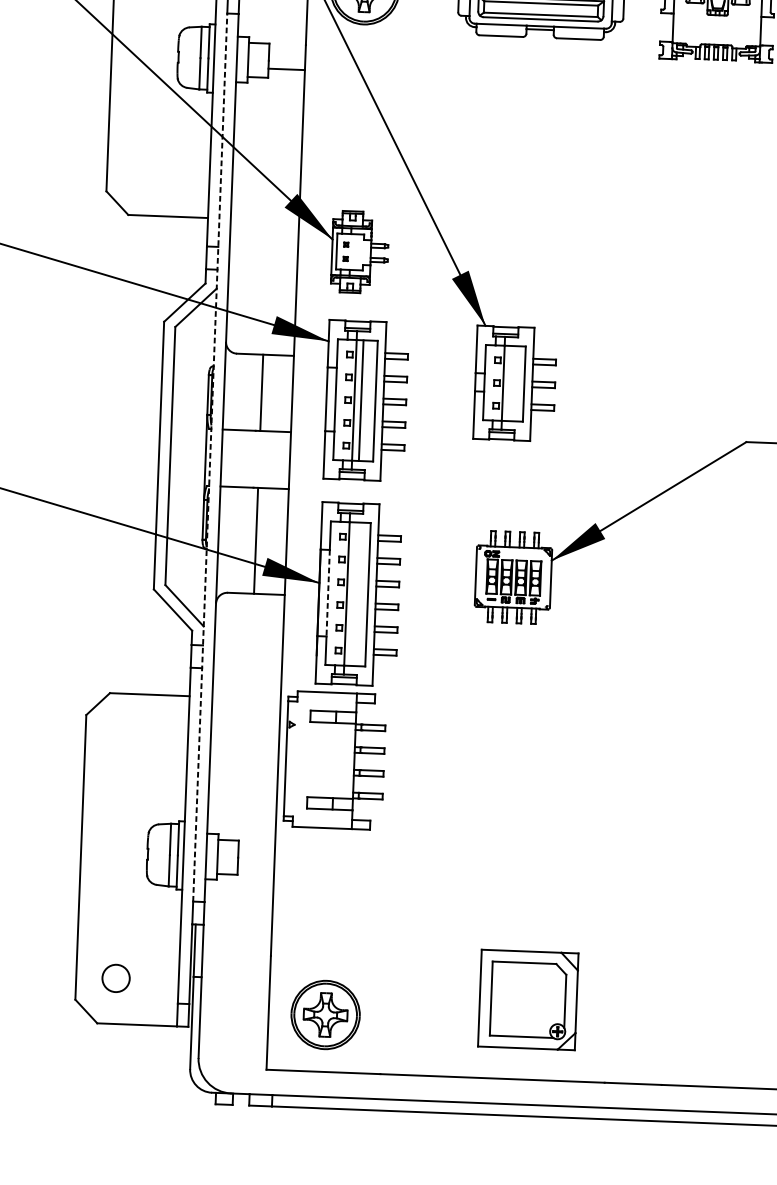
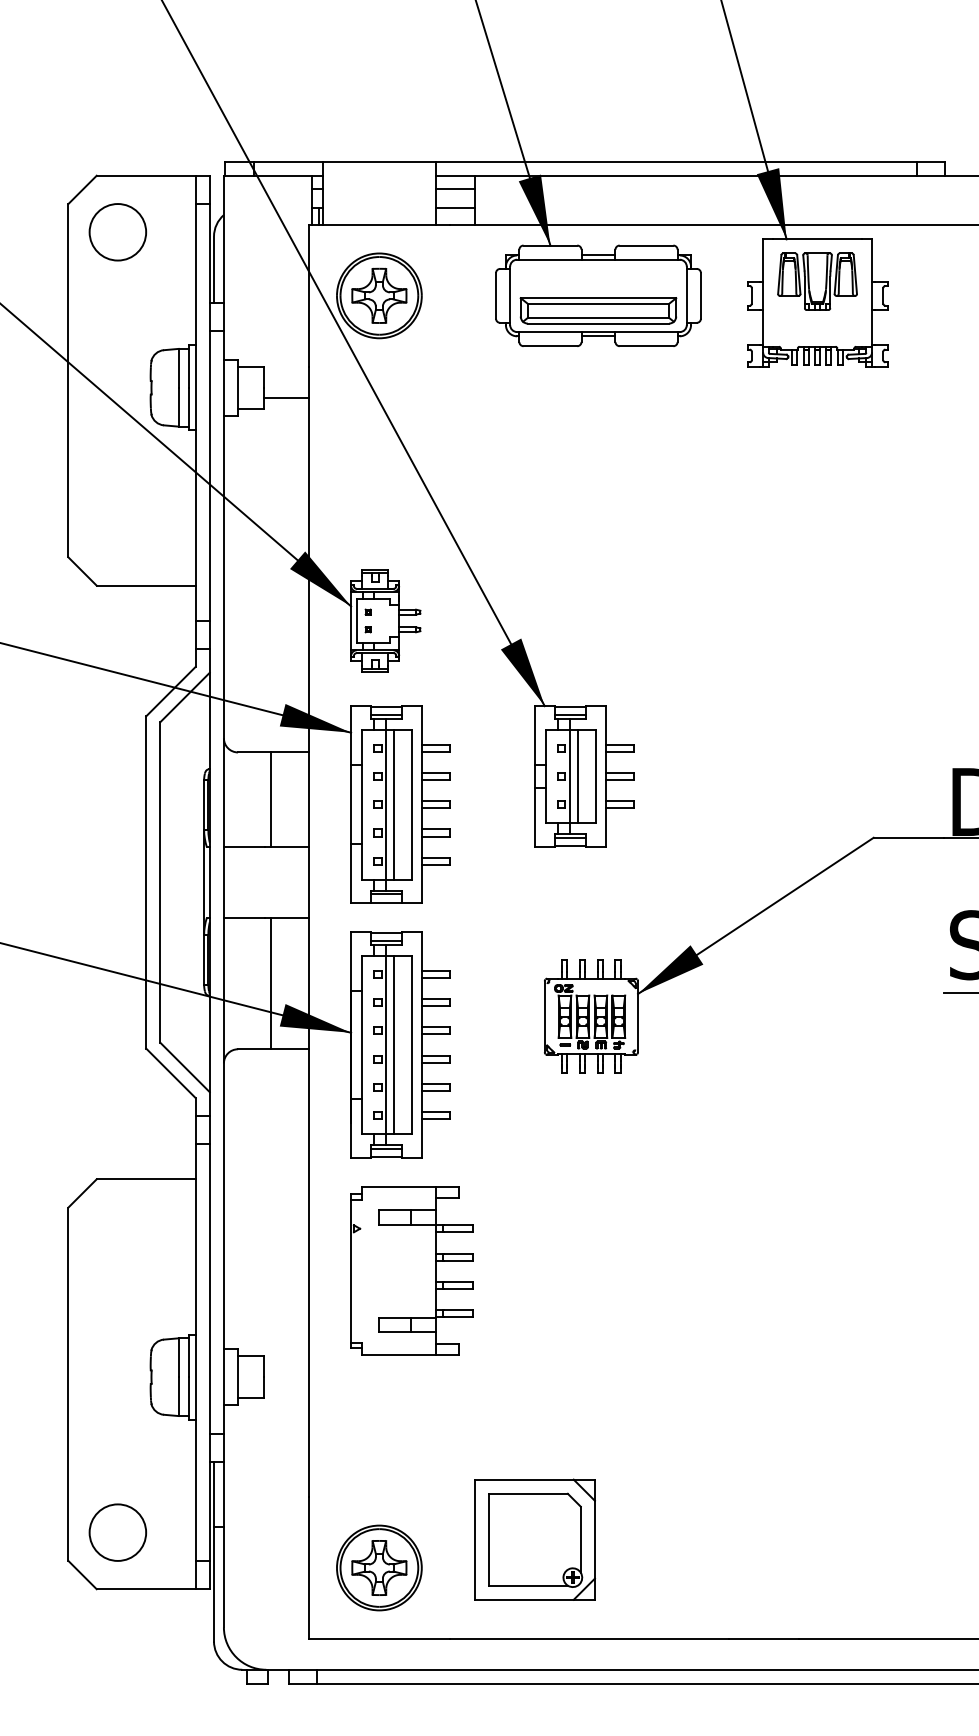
line: (509, 383) -> (577, 776), added
line: (210, 456) -> (209, 881), dashed -> solid
line: (328, 593) -> (362, 1045), dashed -> solid
line: (354, 593) -> (394, 1044), added
part: (334, 760) -> (411, 1270), moved
circle: (115, 978) -> (117, 1532), size x1.67
part: (527, 999) -> (534, 1539), moved

